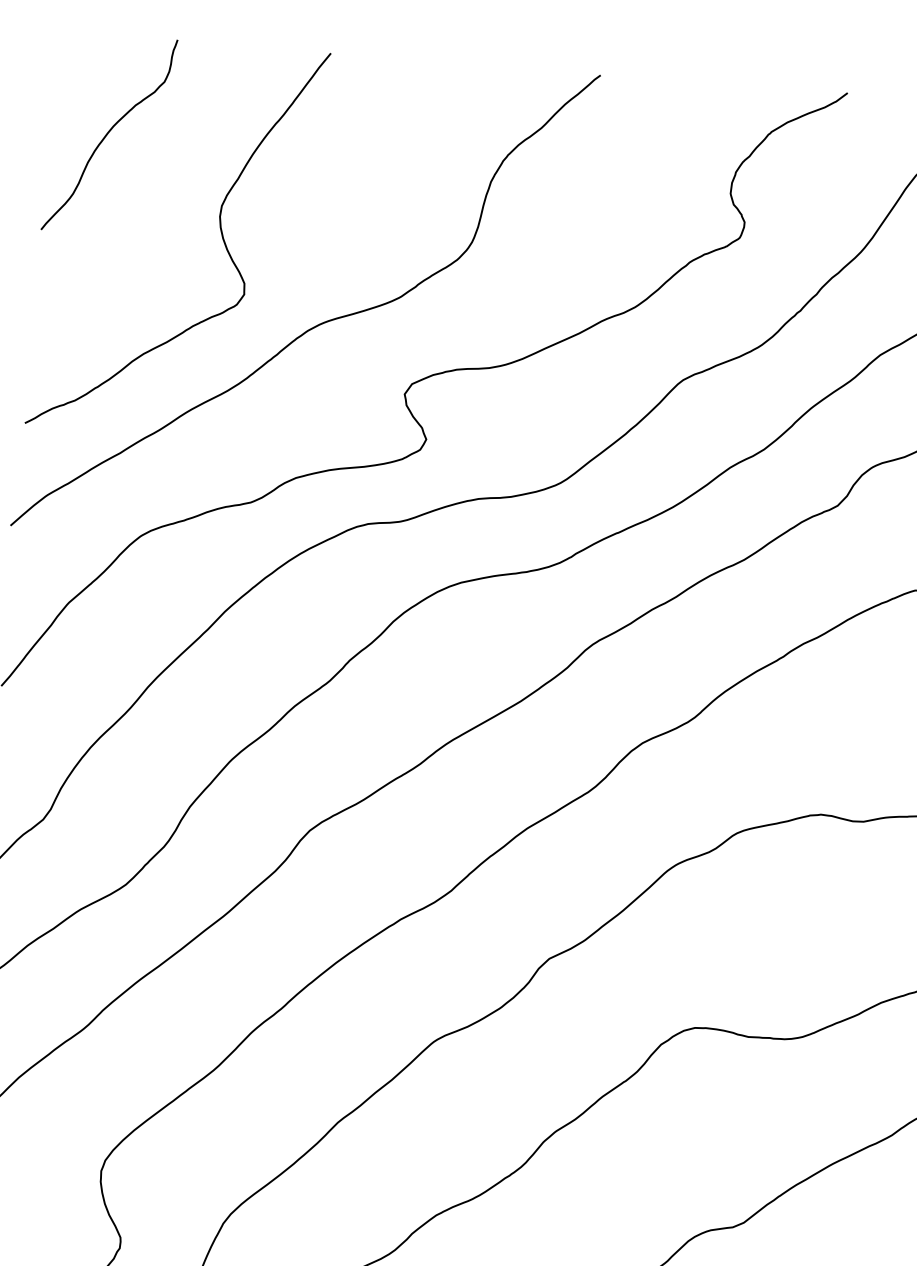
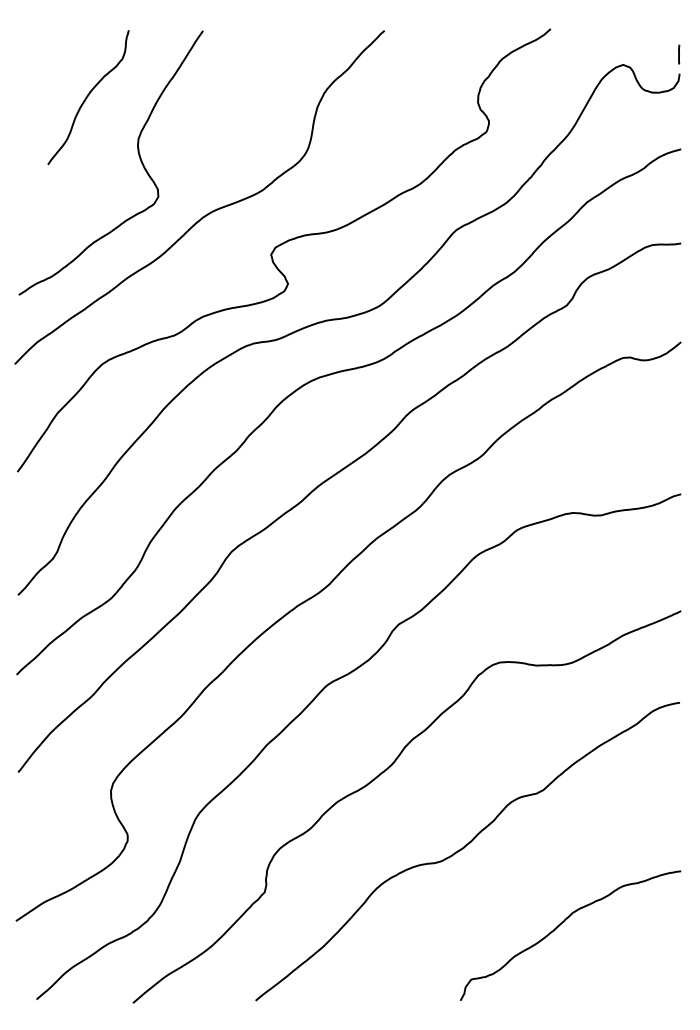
curve: (109, 133) -> (88, 96), moved

